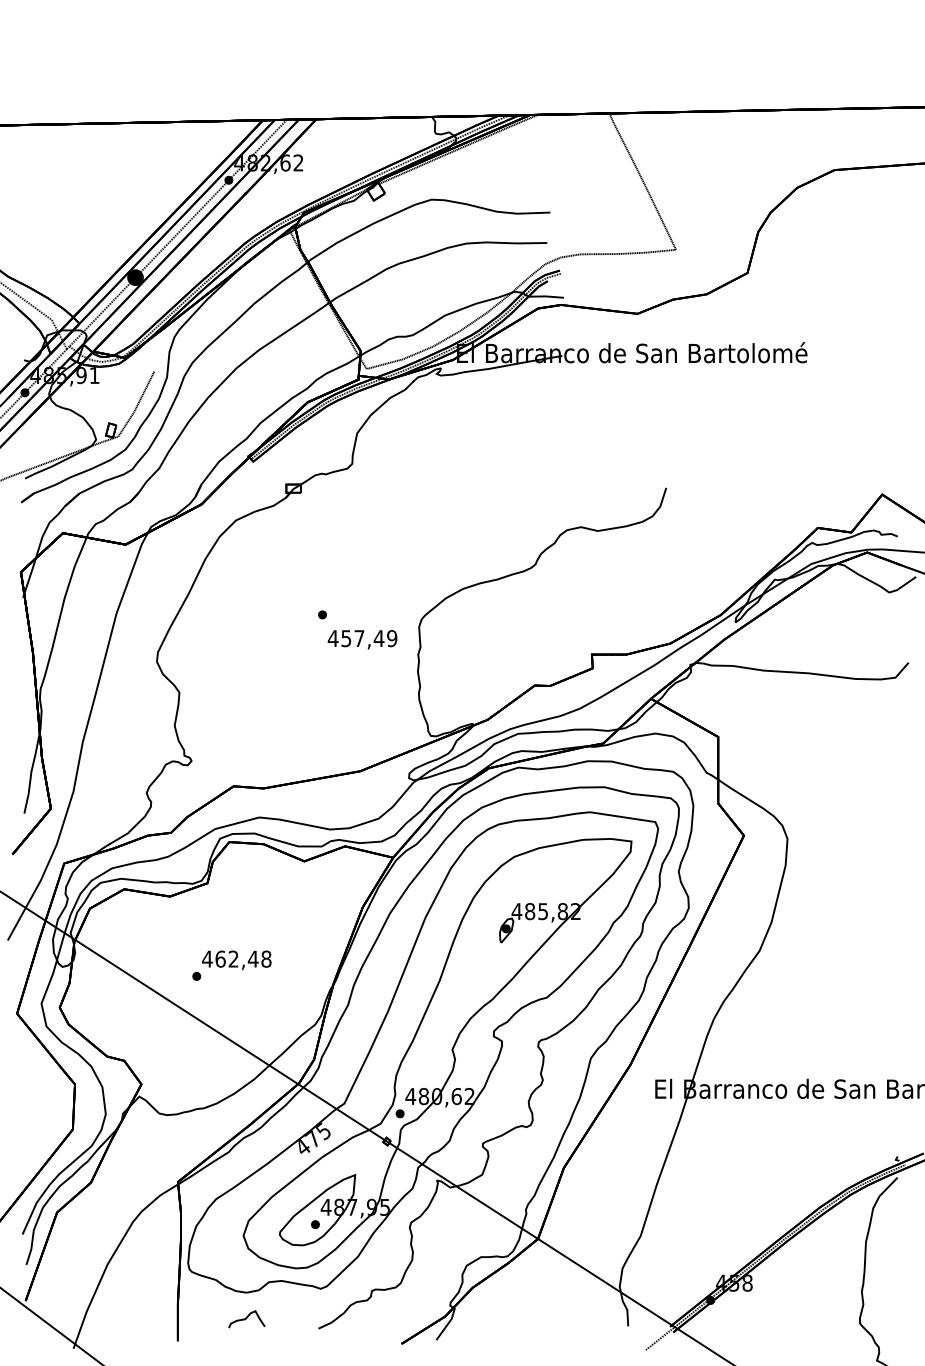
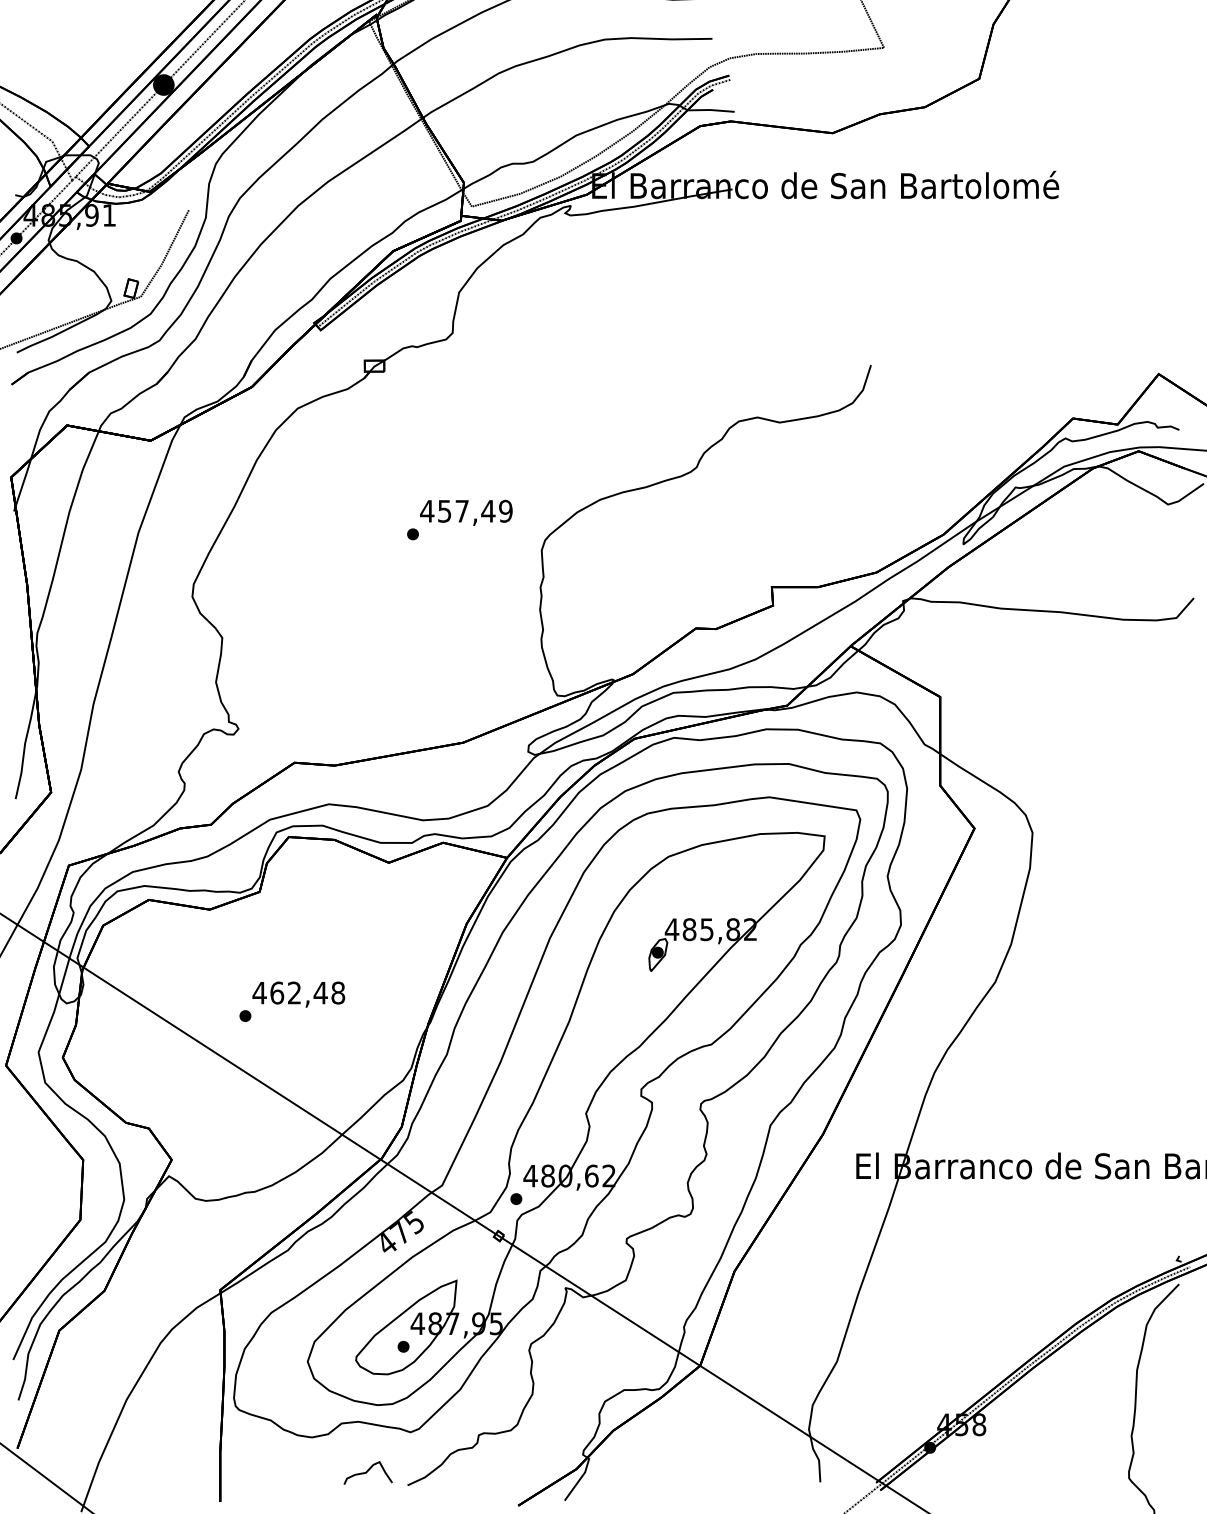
text: (362, 639) -> (466, 512), moved
curve: (246, 1319) -> (367, 1473), moved

